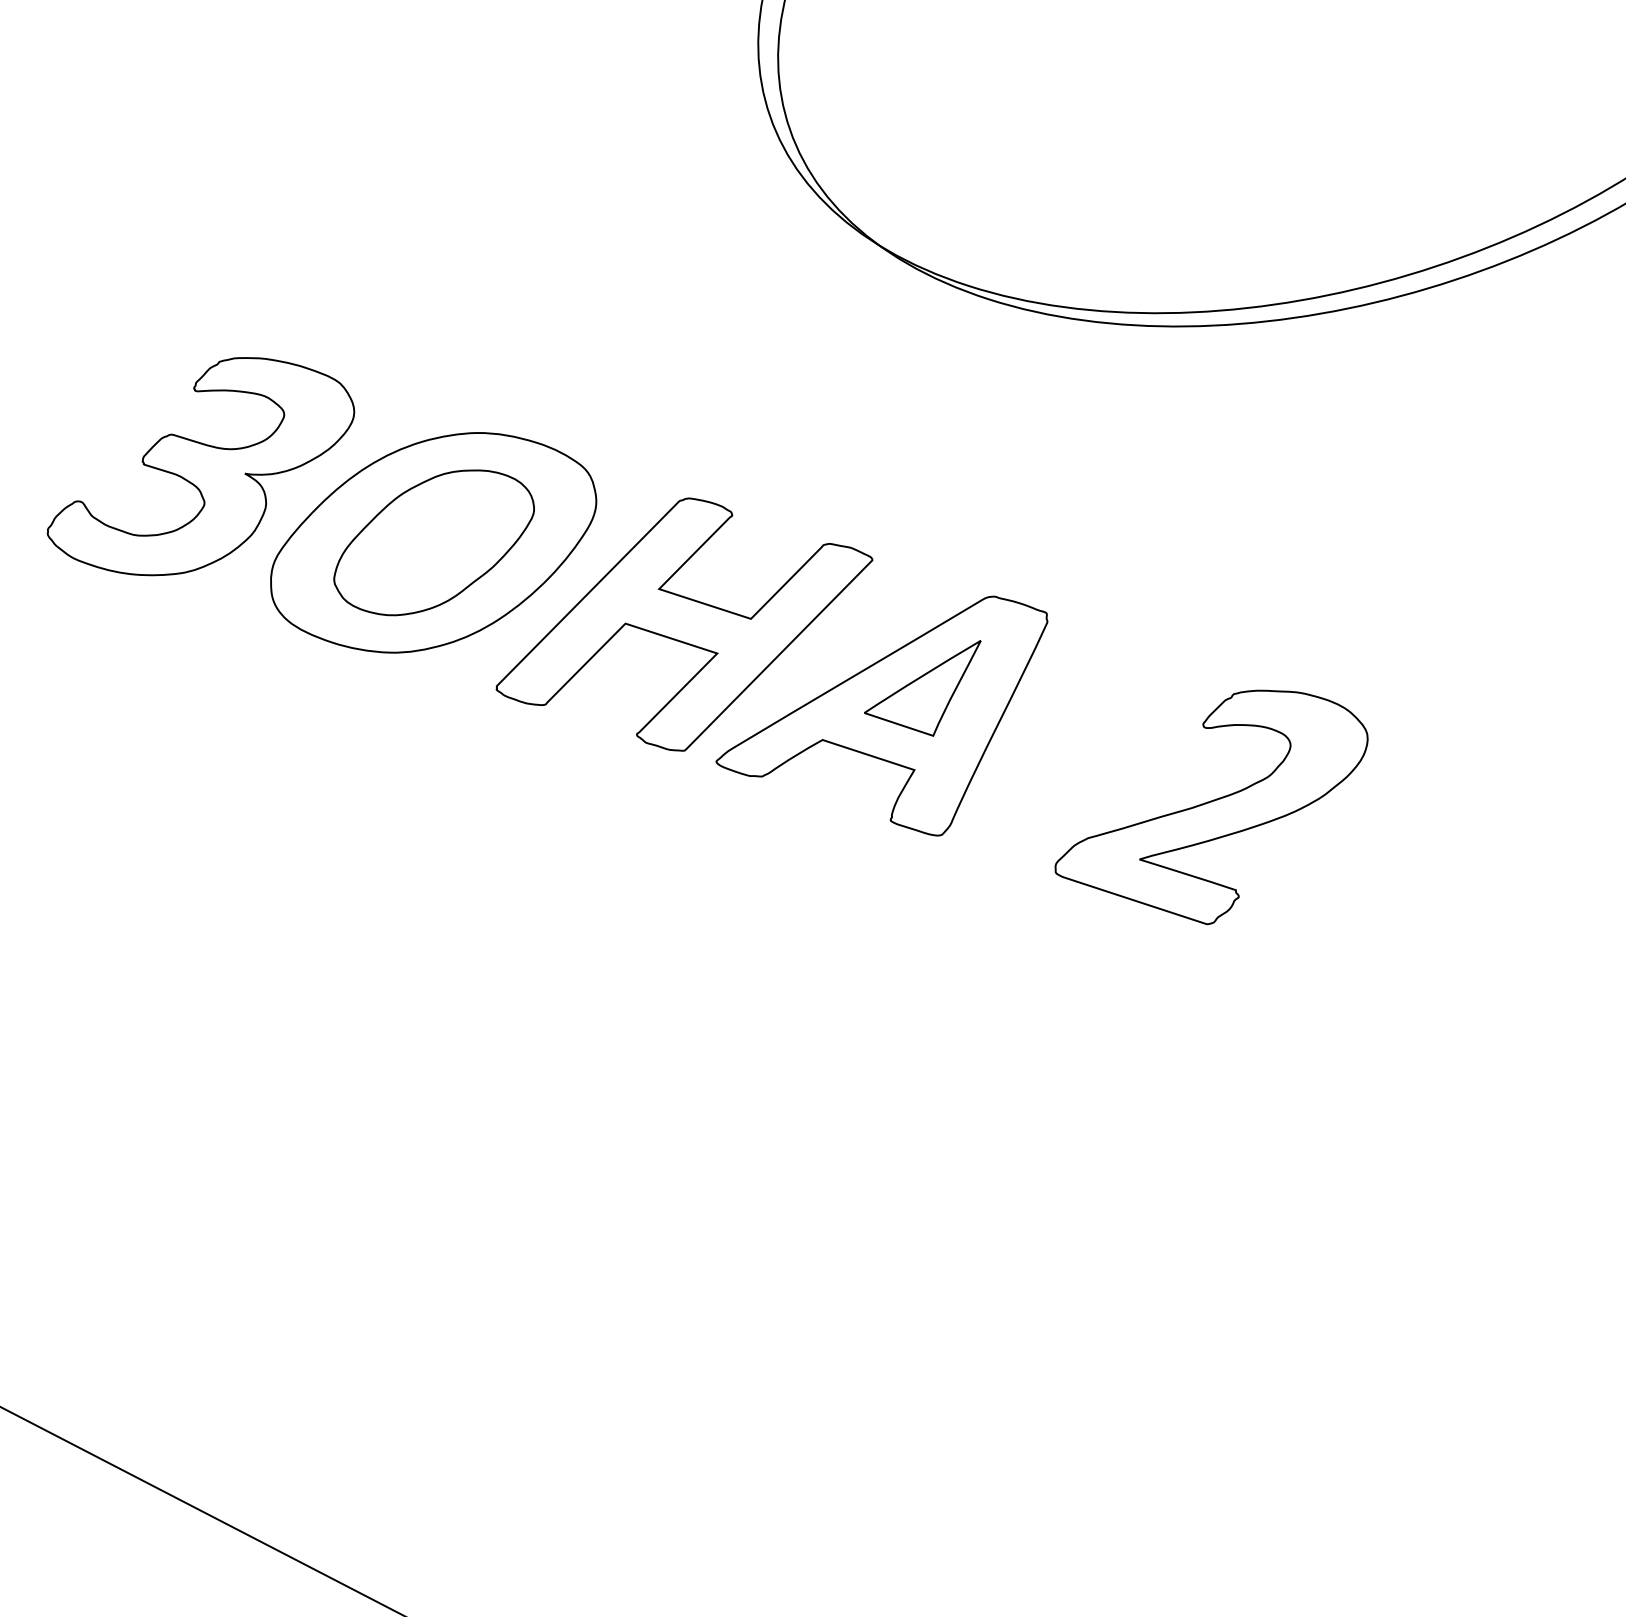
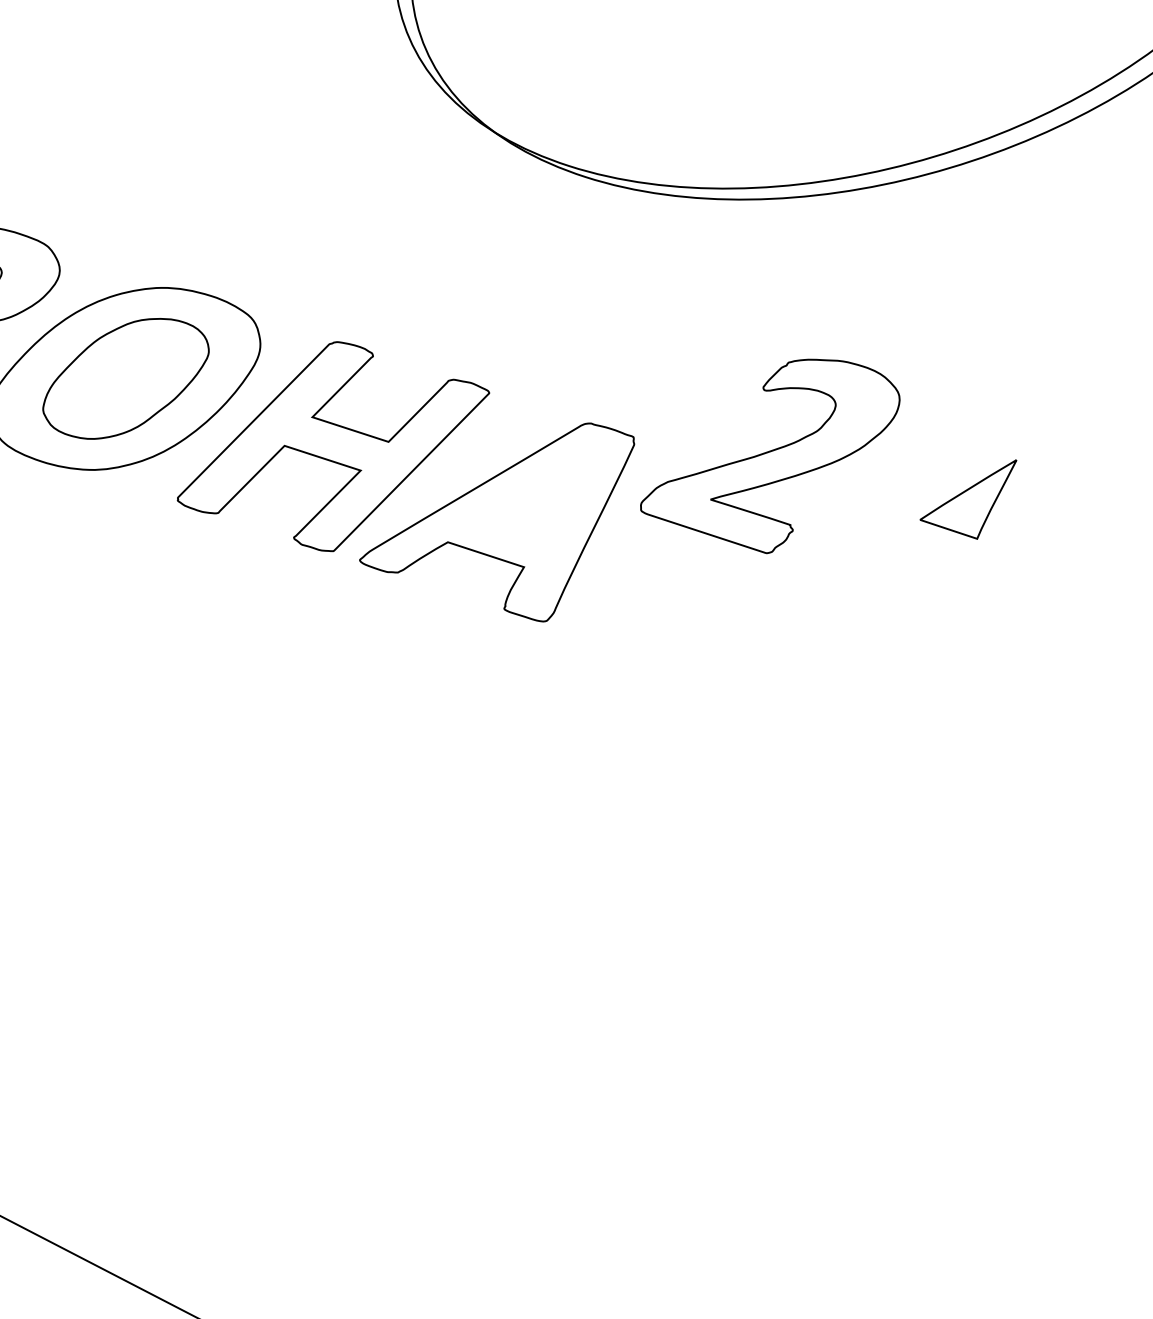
part: (922, 688) -> (968, 499), moved
part: (1211, 807) -> (770, 456), moved

